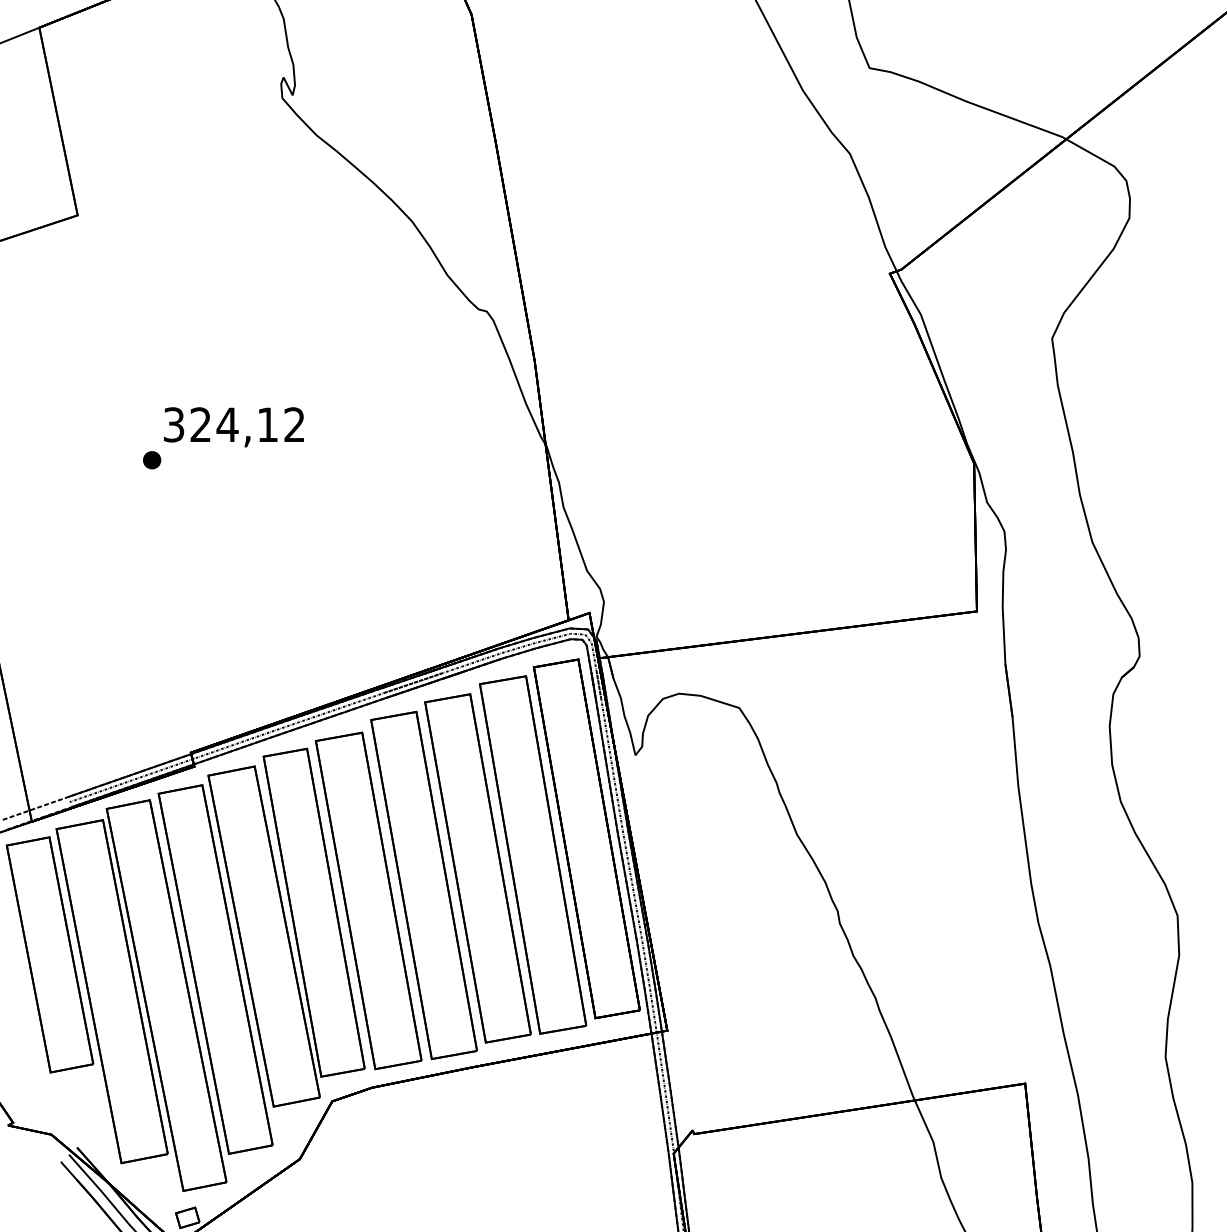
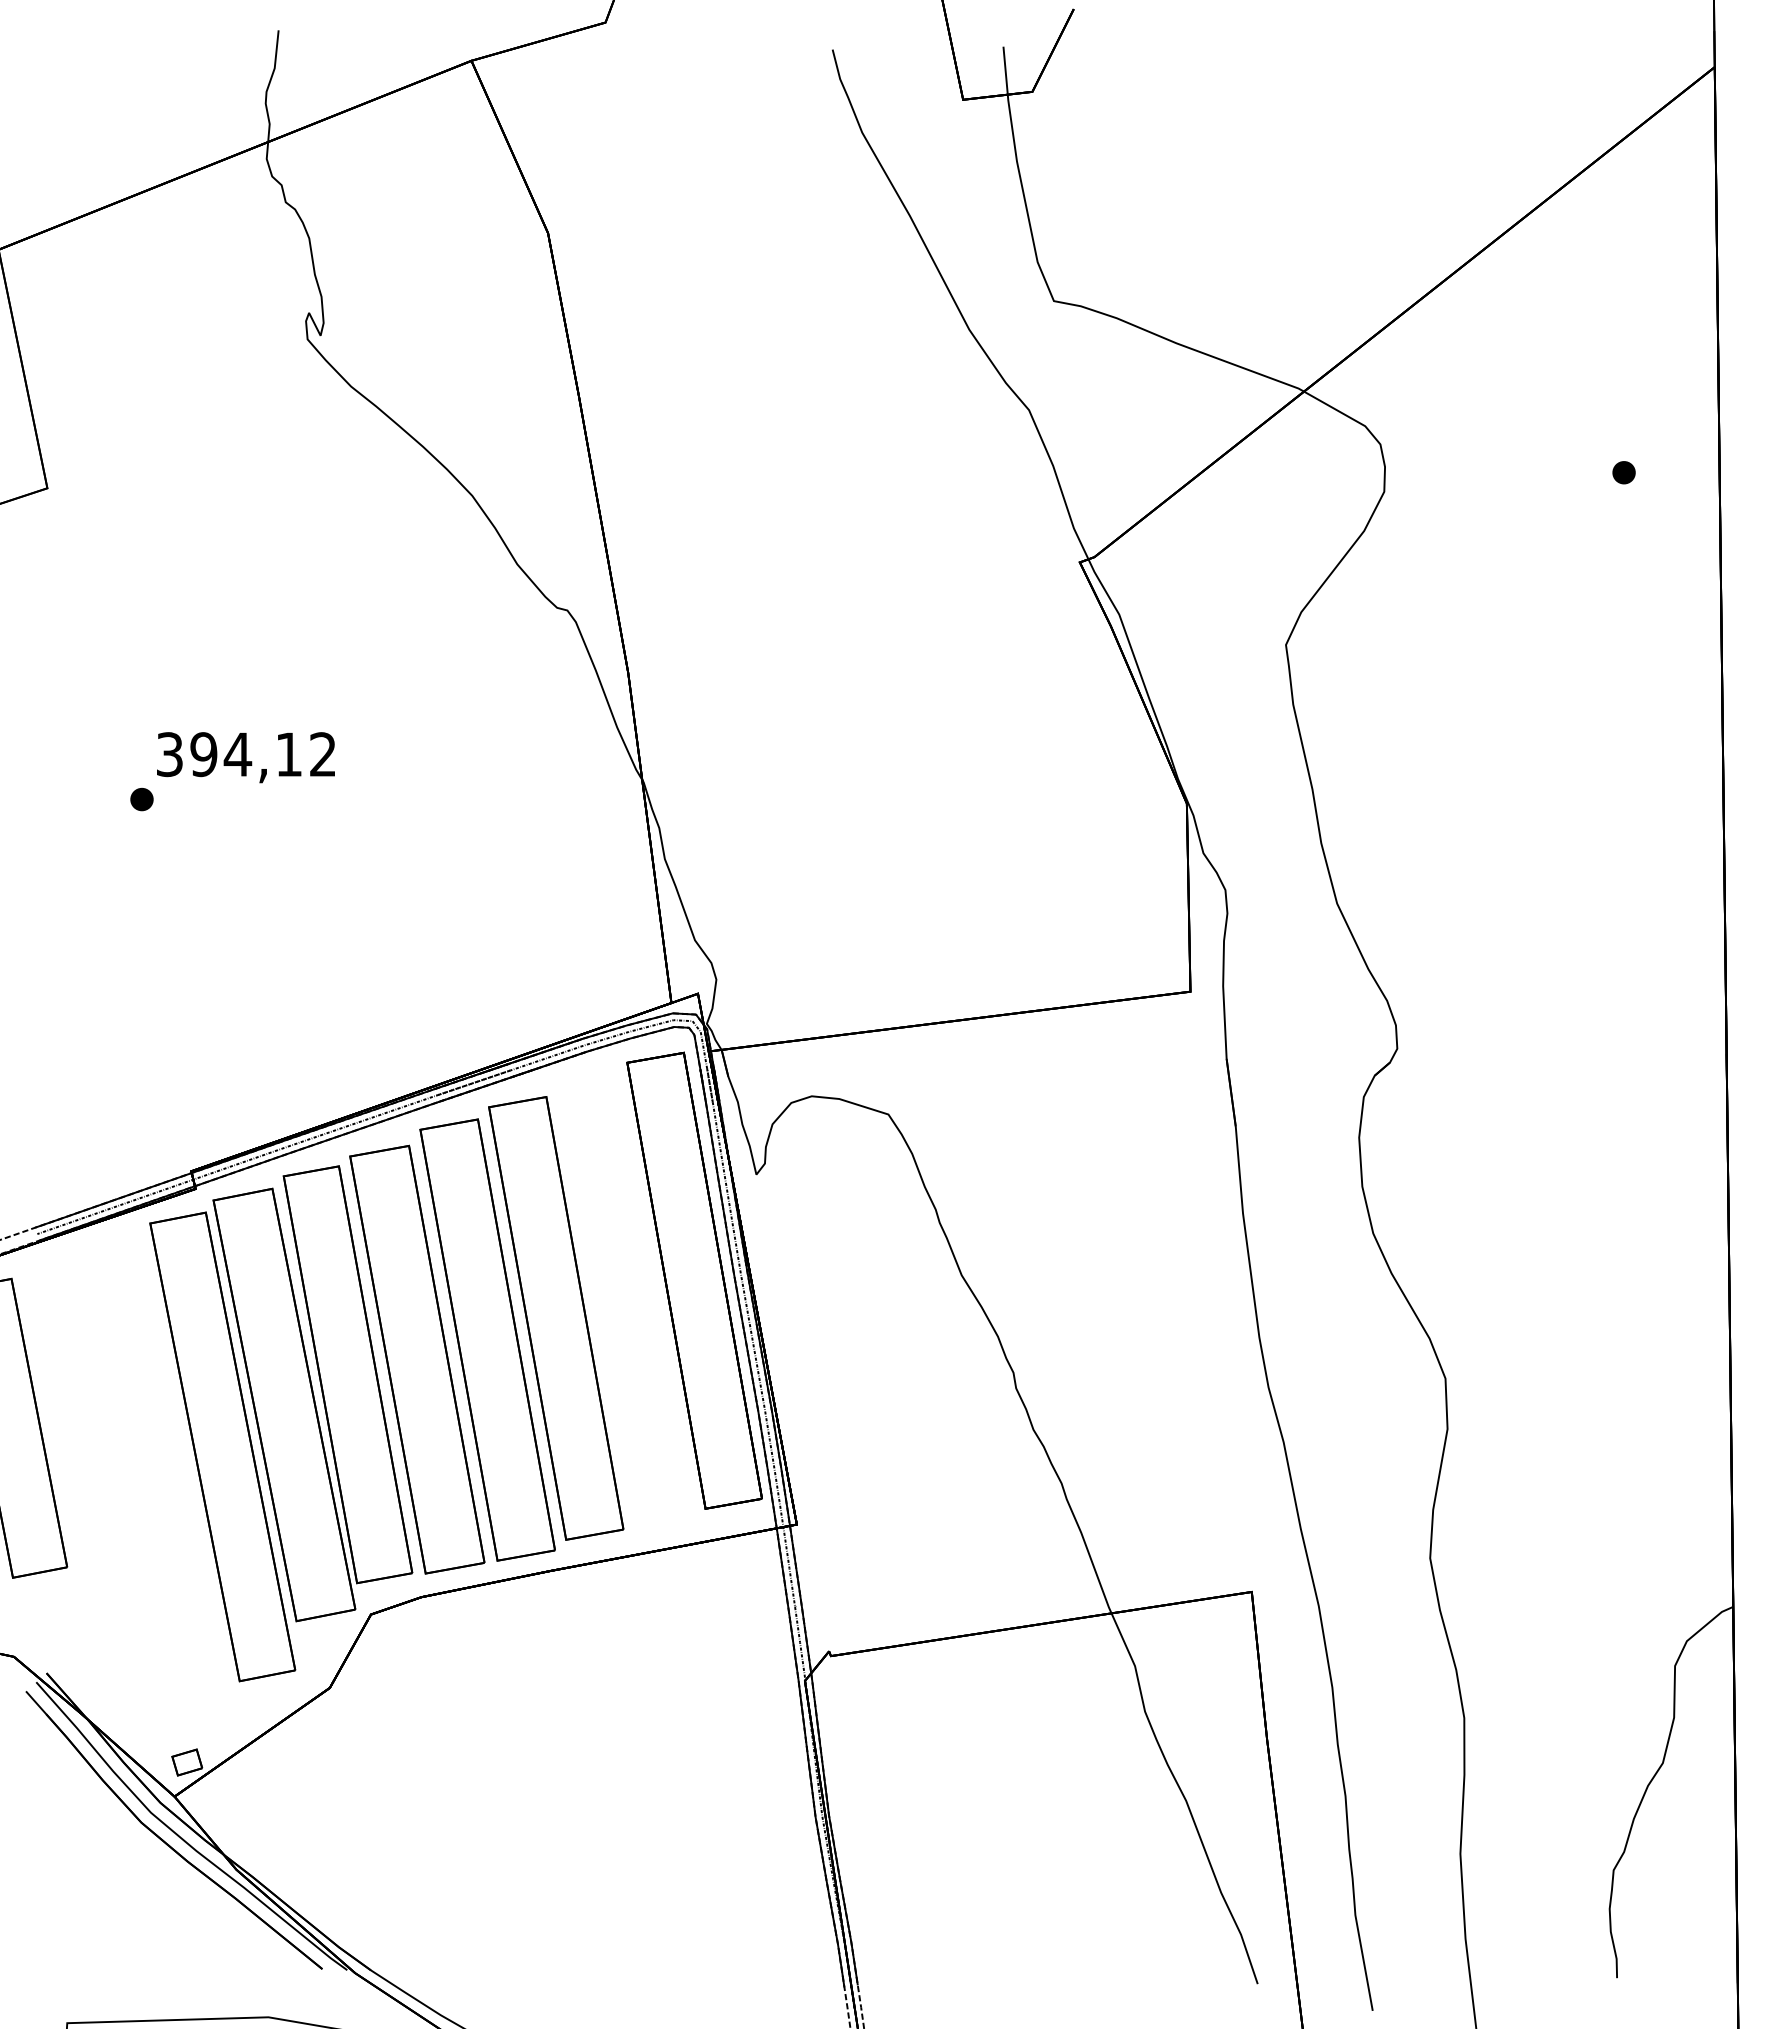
text: (200, 424) -> (203, 754), 324,12 -> 394,12
part: (532, 855) -> (625, 1301), removed
part: (141, 995) -> (128, 1479), removed

